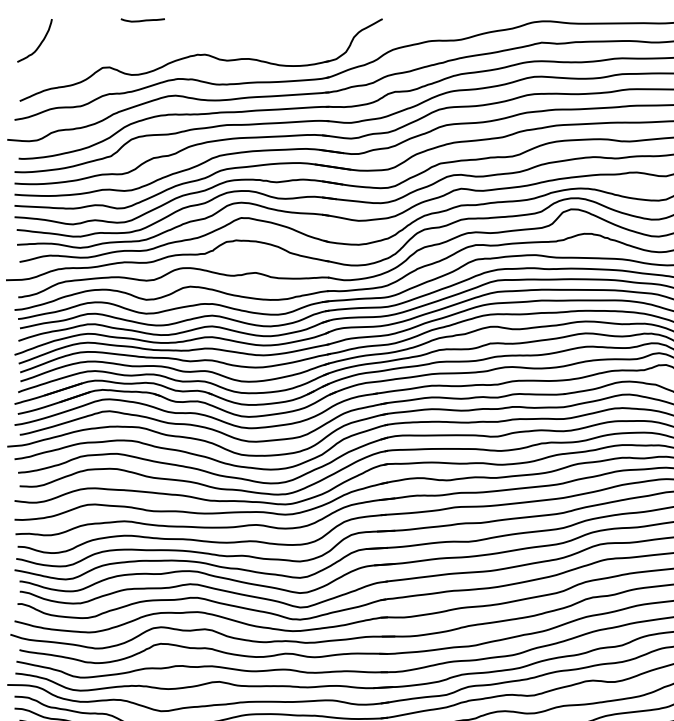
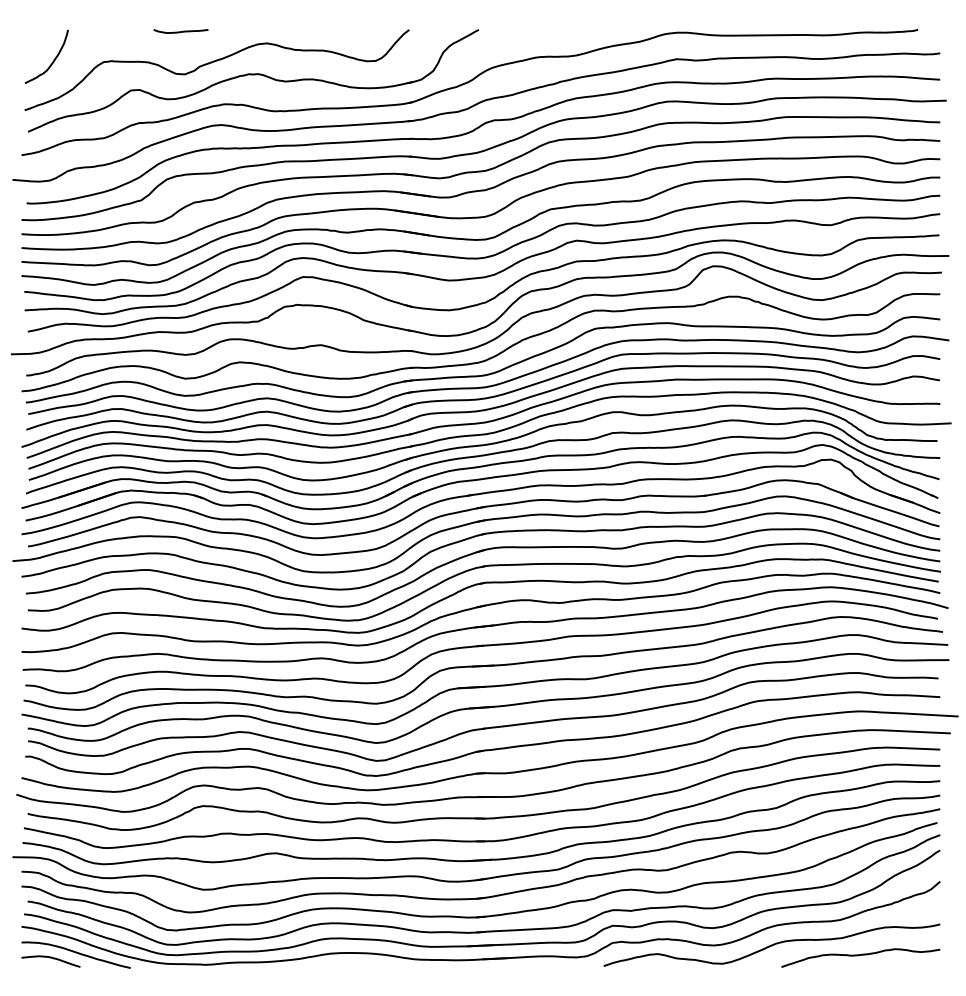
curve: (169, 45) -> (214, 62), added

